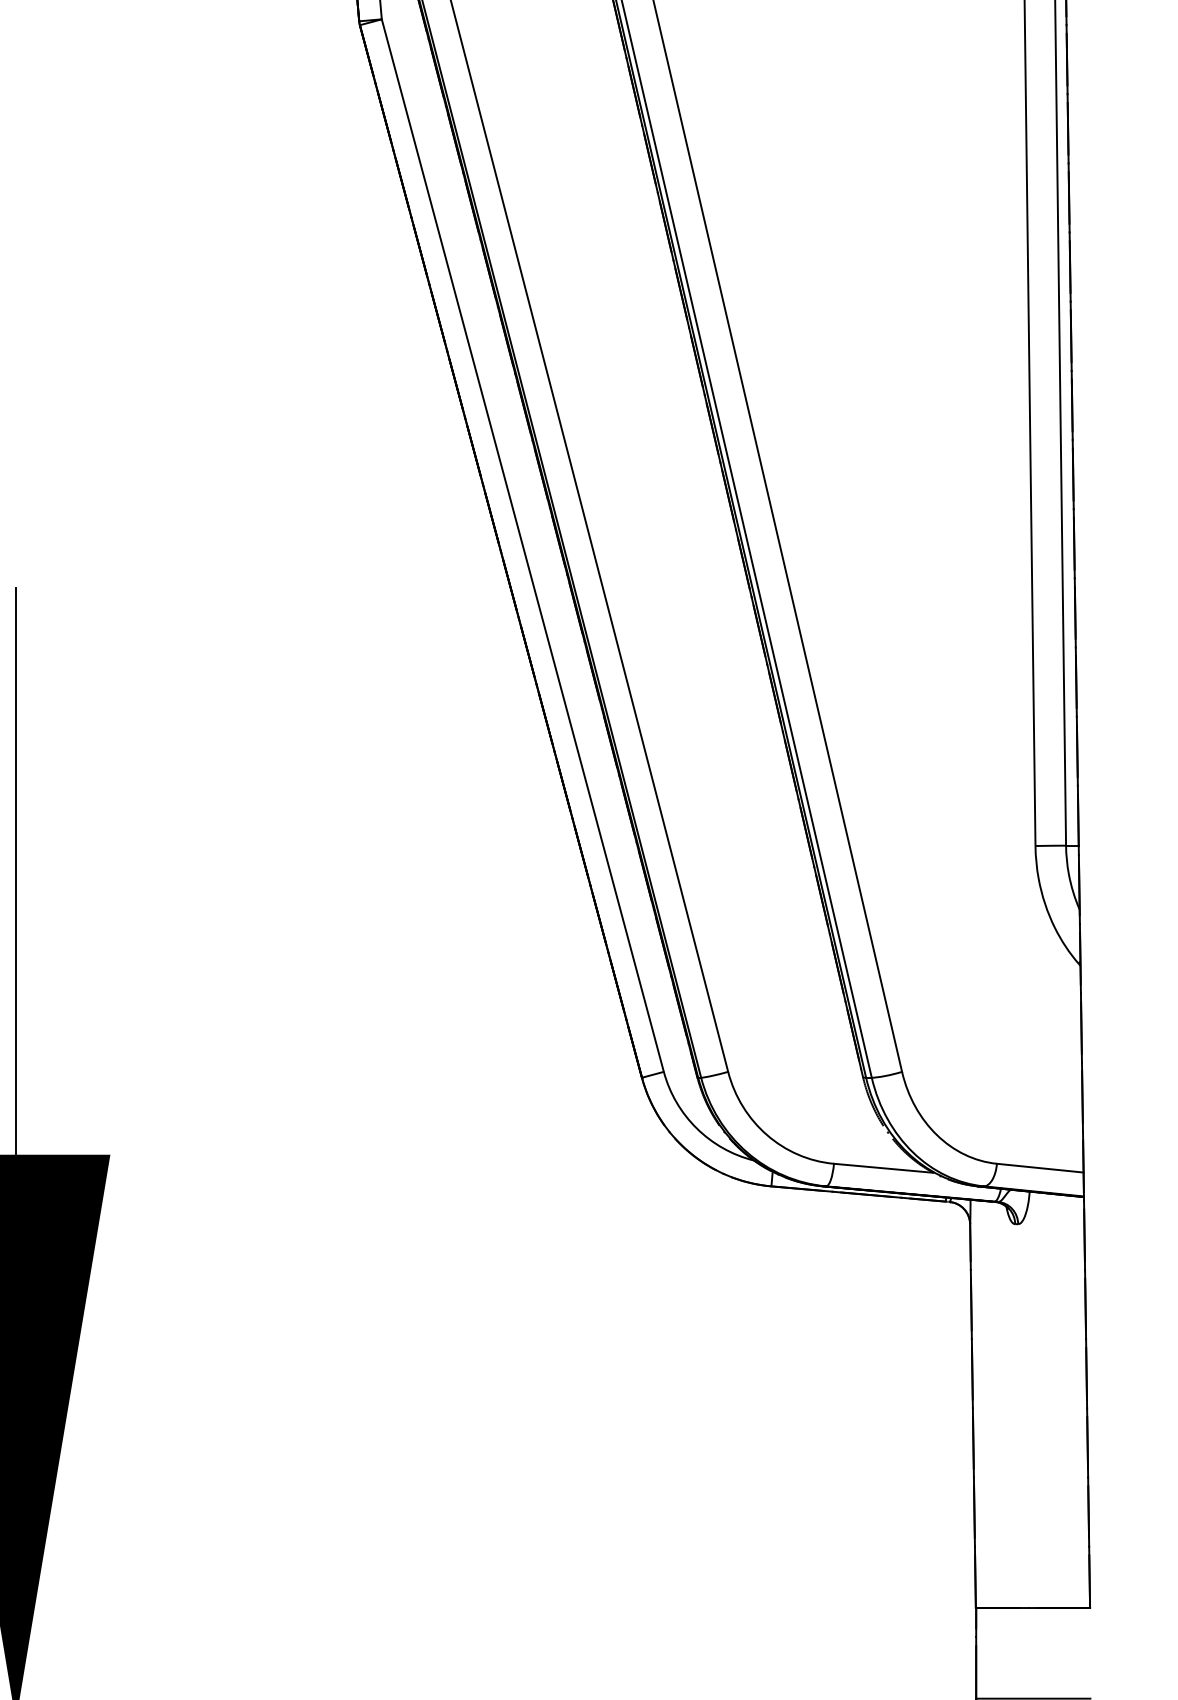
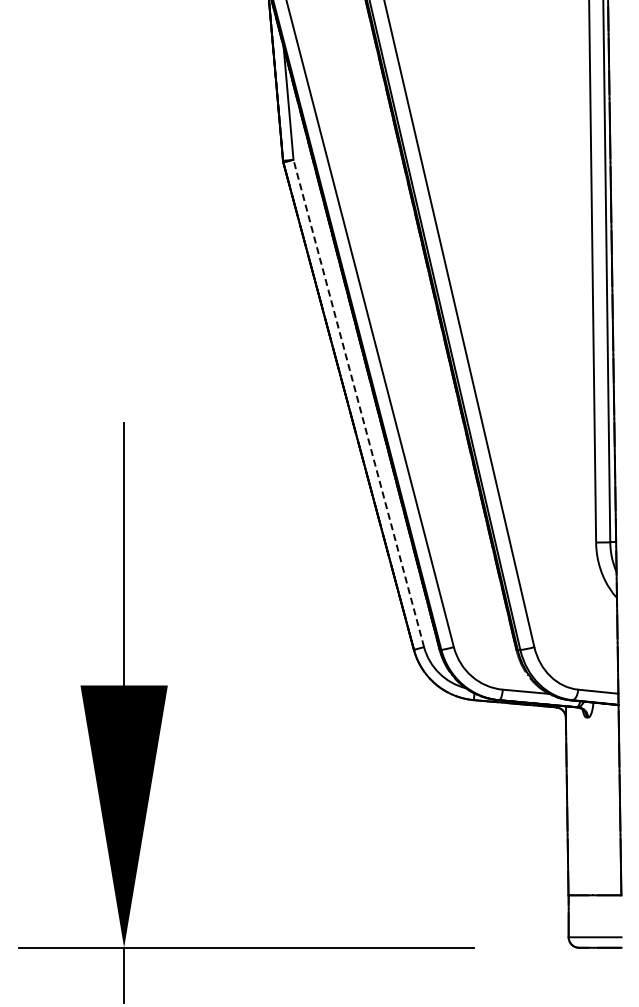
line: (522, 545) -> (358, 403), solid -> dashed

